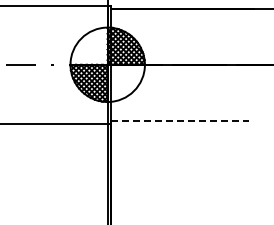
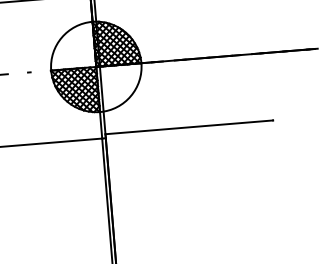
line: (180, 120) -> (190, 127), dashed -> solid

